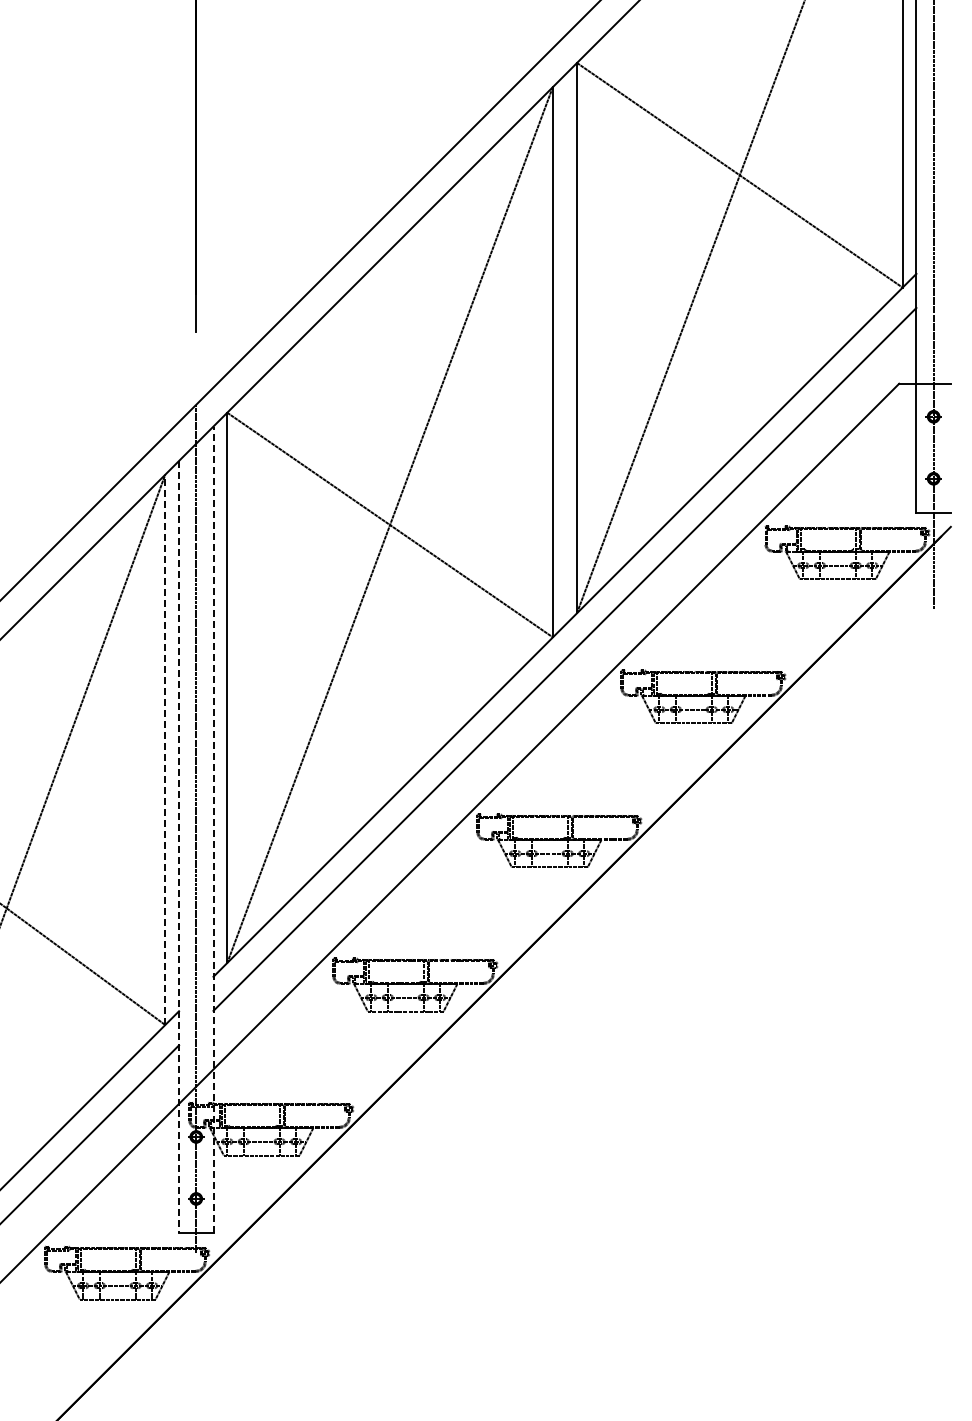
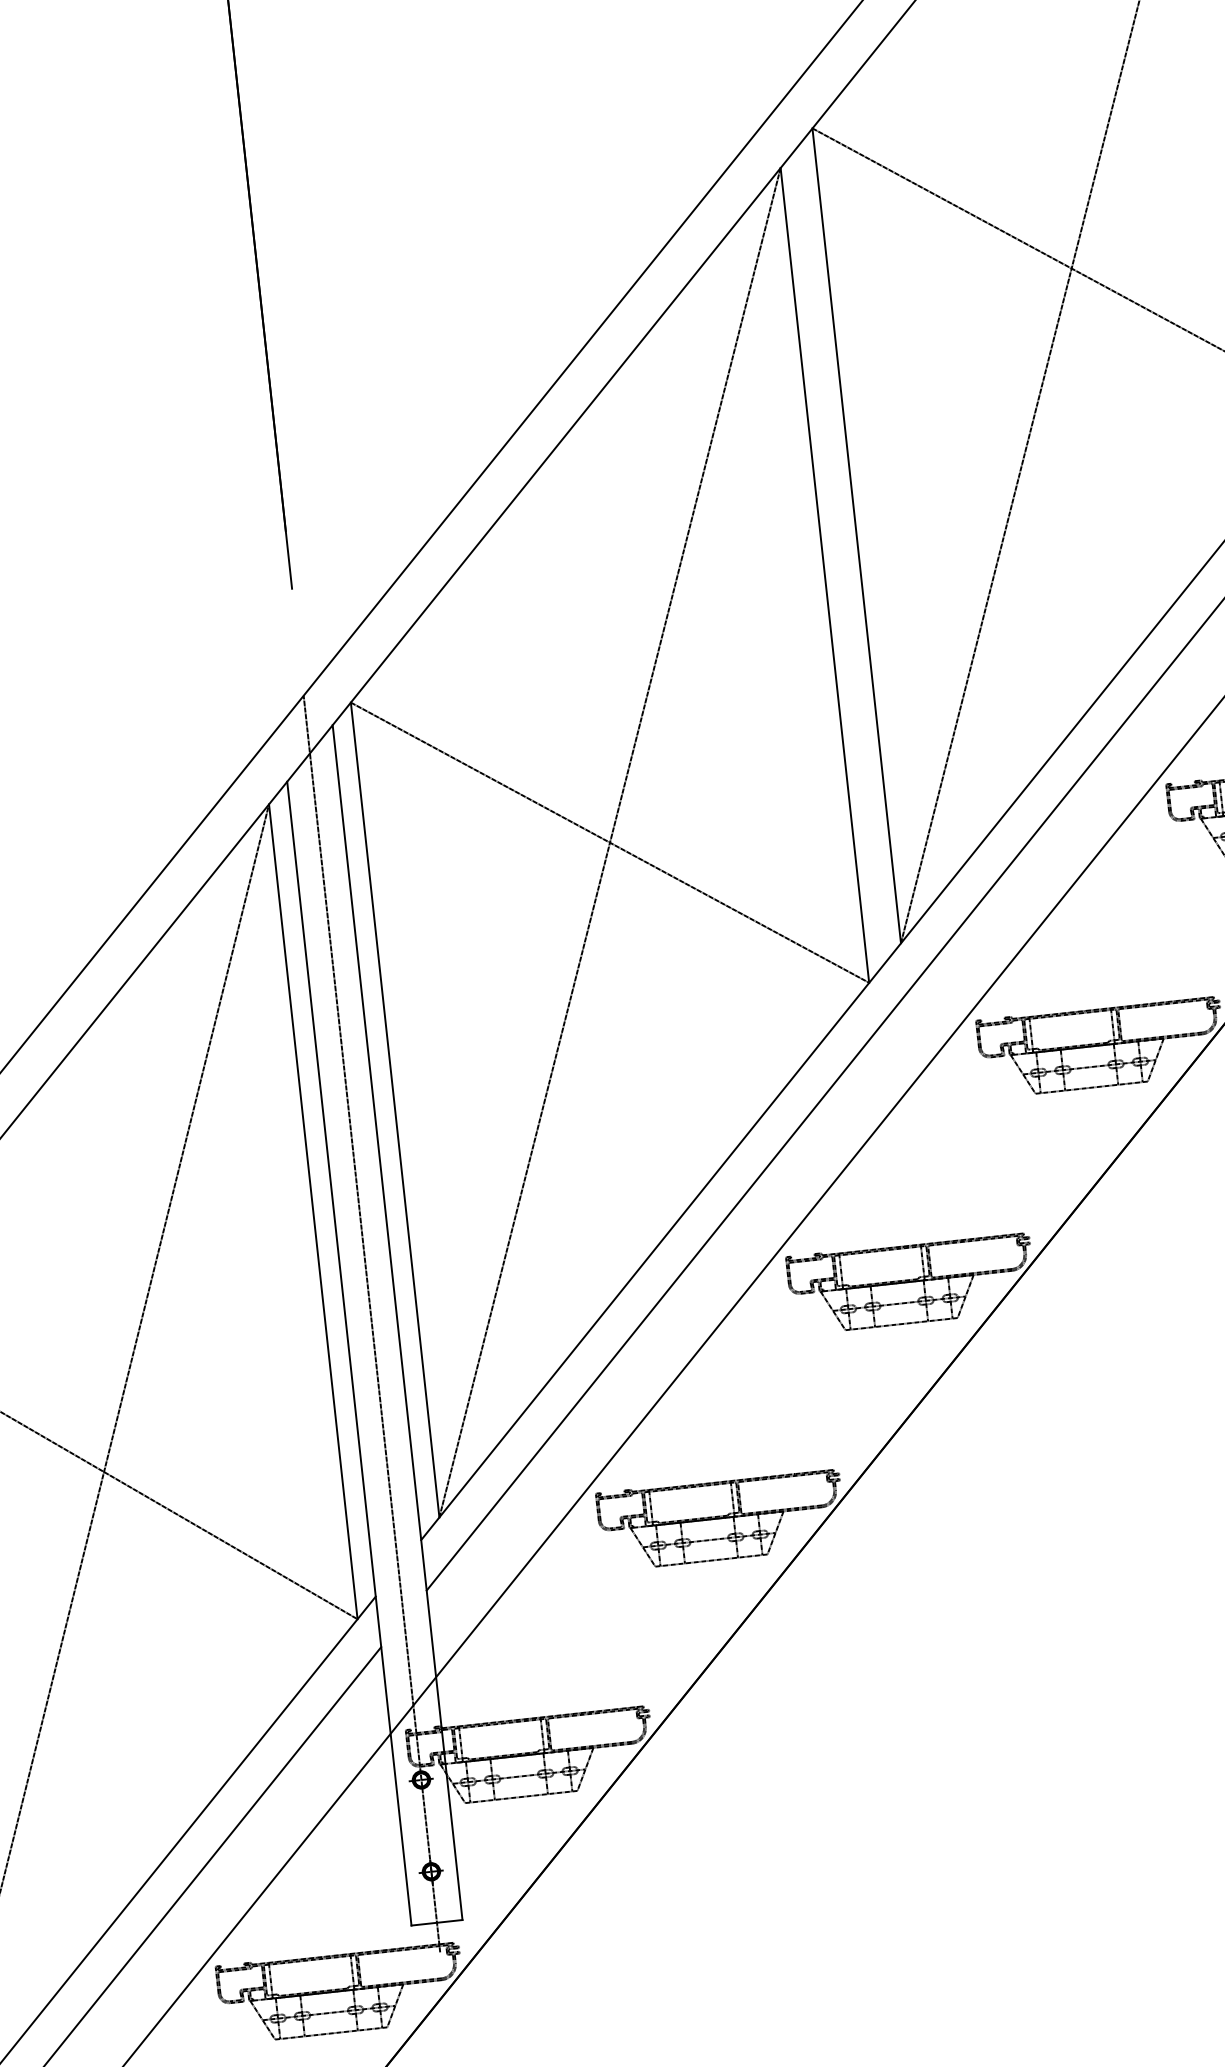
line: (165, 749) -> (313, 1211), dashed -> solid
line: (213, 829) -> (397, 1321), dashed -> solid
line: (179, 847) -> (350, 1354), dashed -> solid

